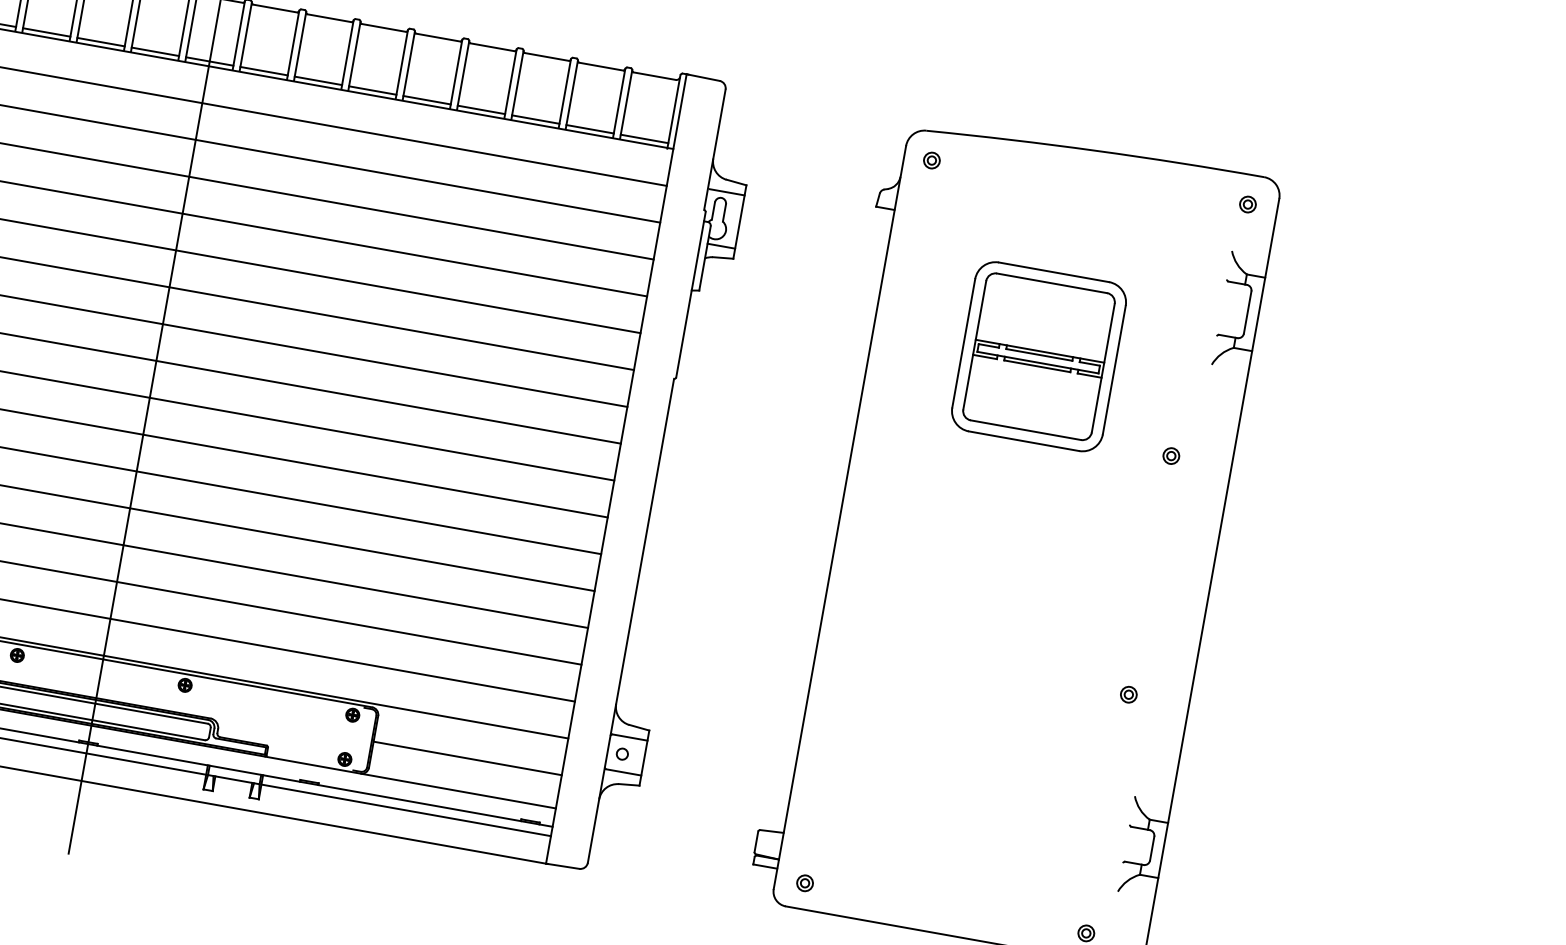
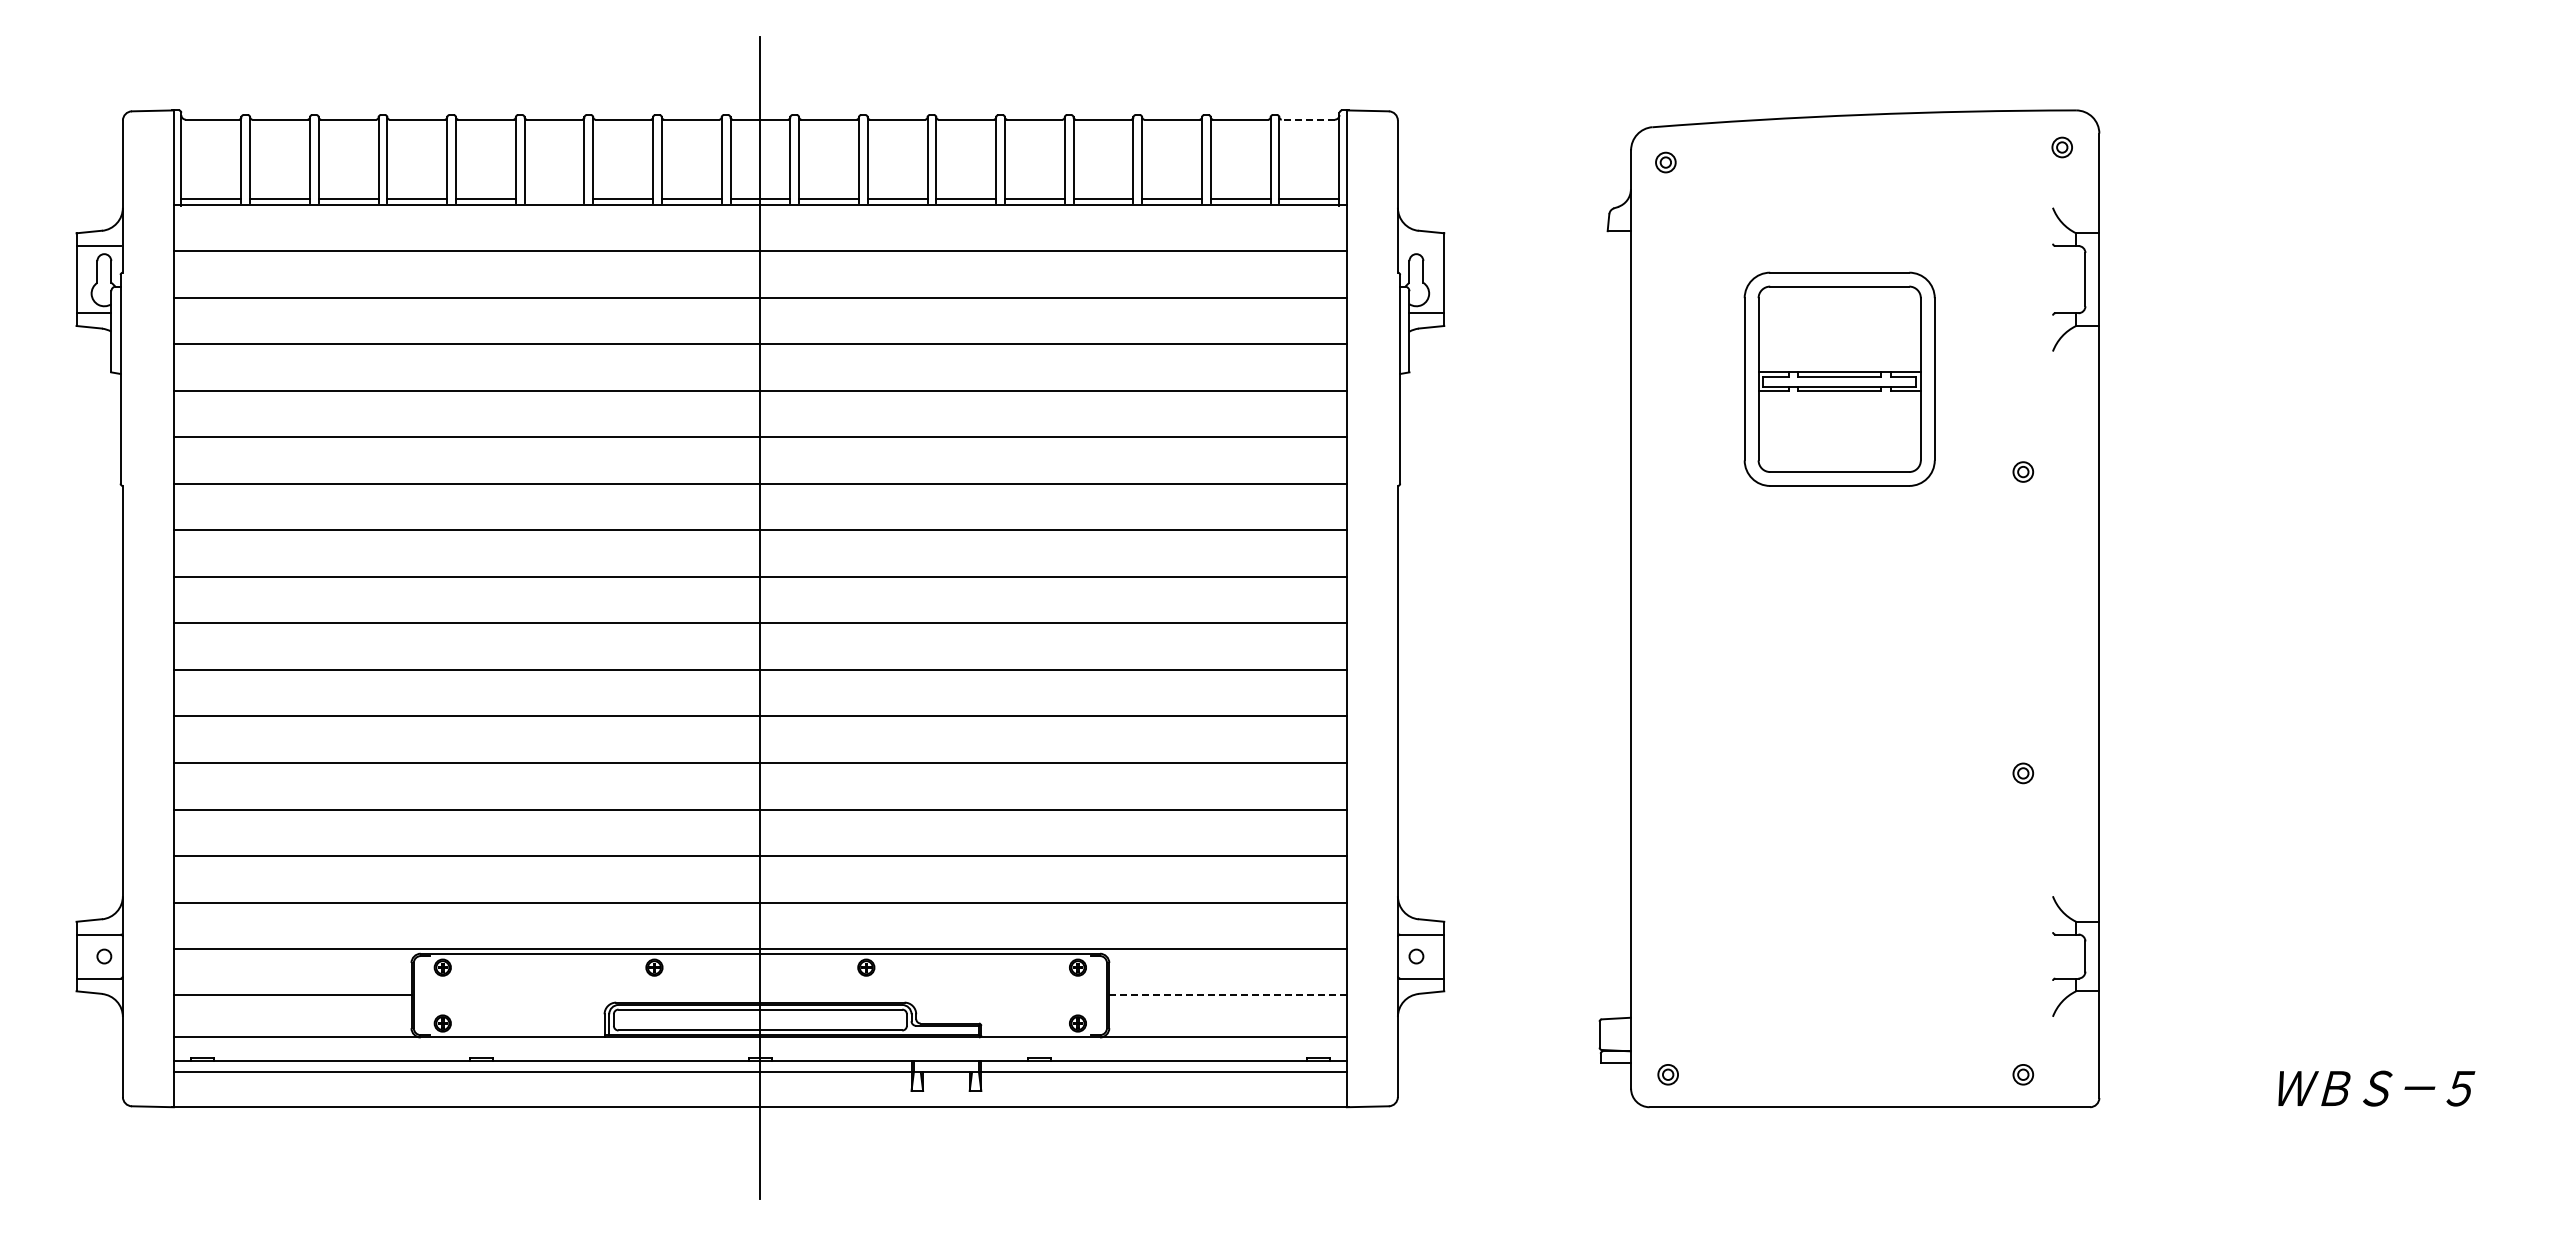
line: (46, 32) -> (554, 198), removed
line: (654, 76) -> (1308, 119), solid -> dashed
line: (727, 192) -> (1422, 246), removed
line: (468, 758) -> (1228, 995), solid -> dashed

